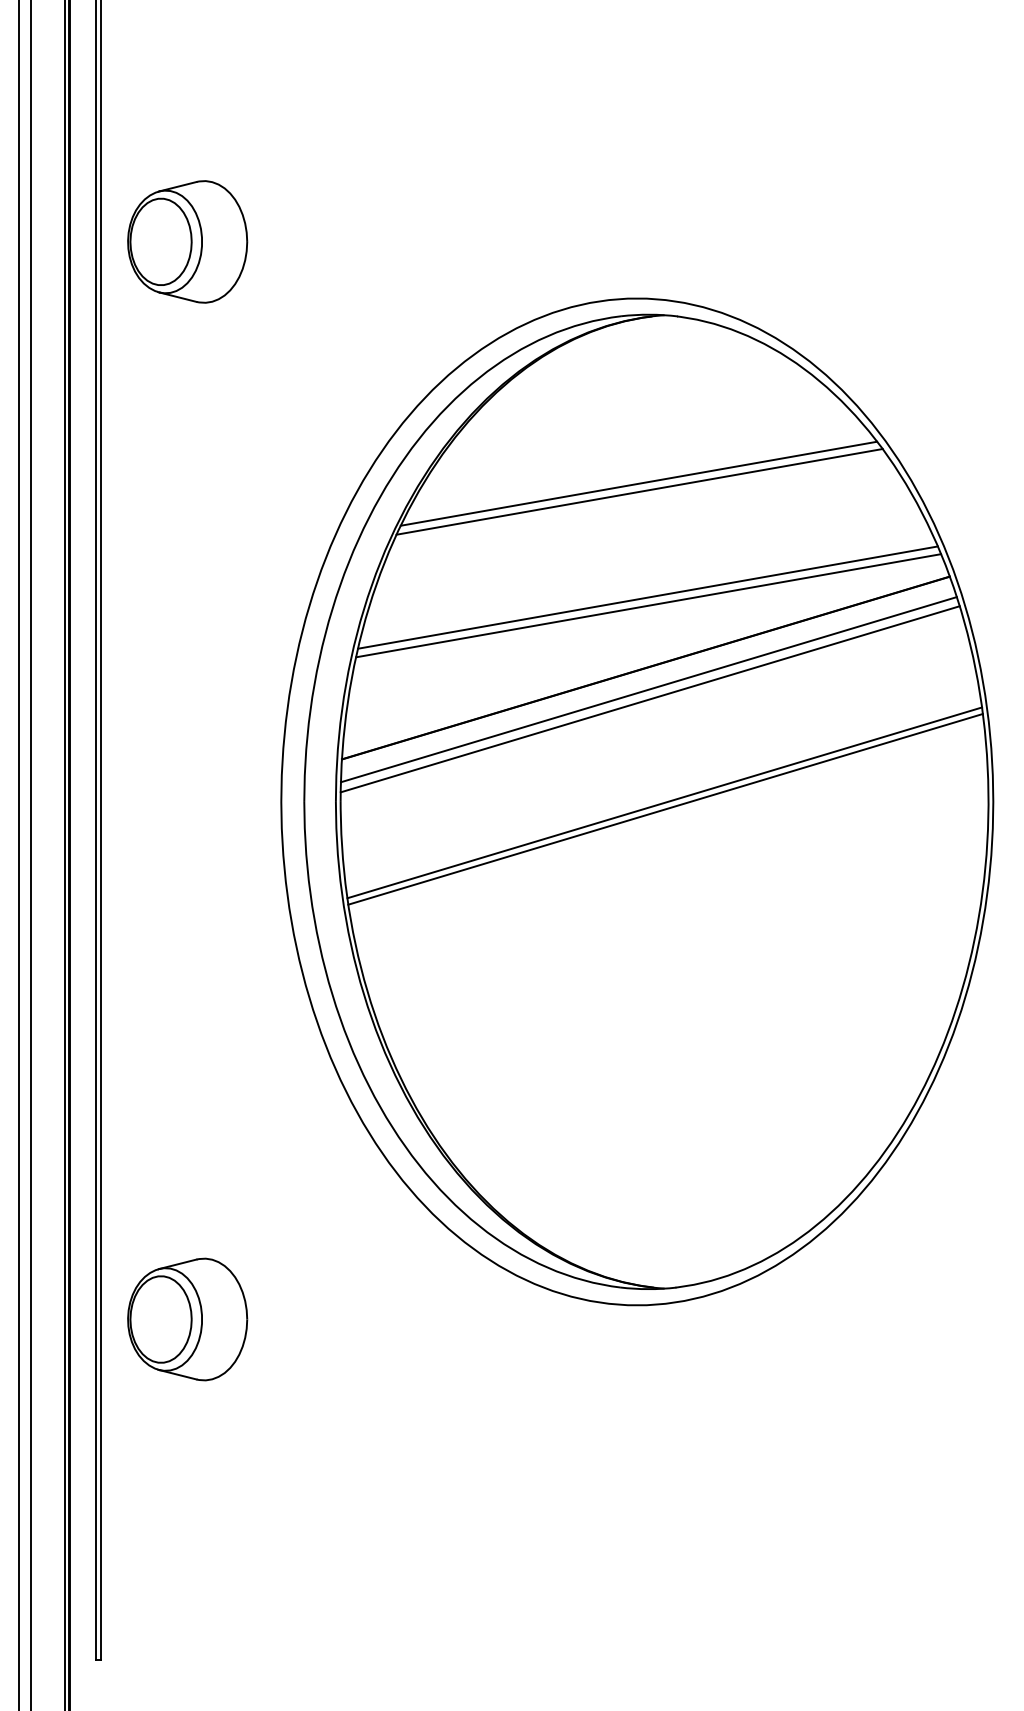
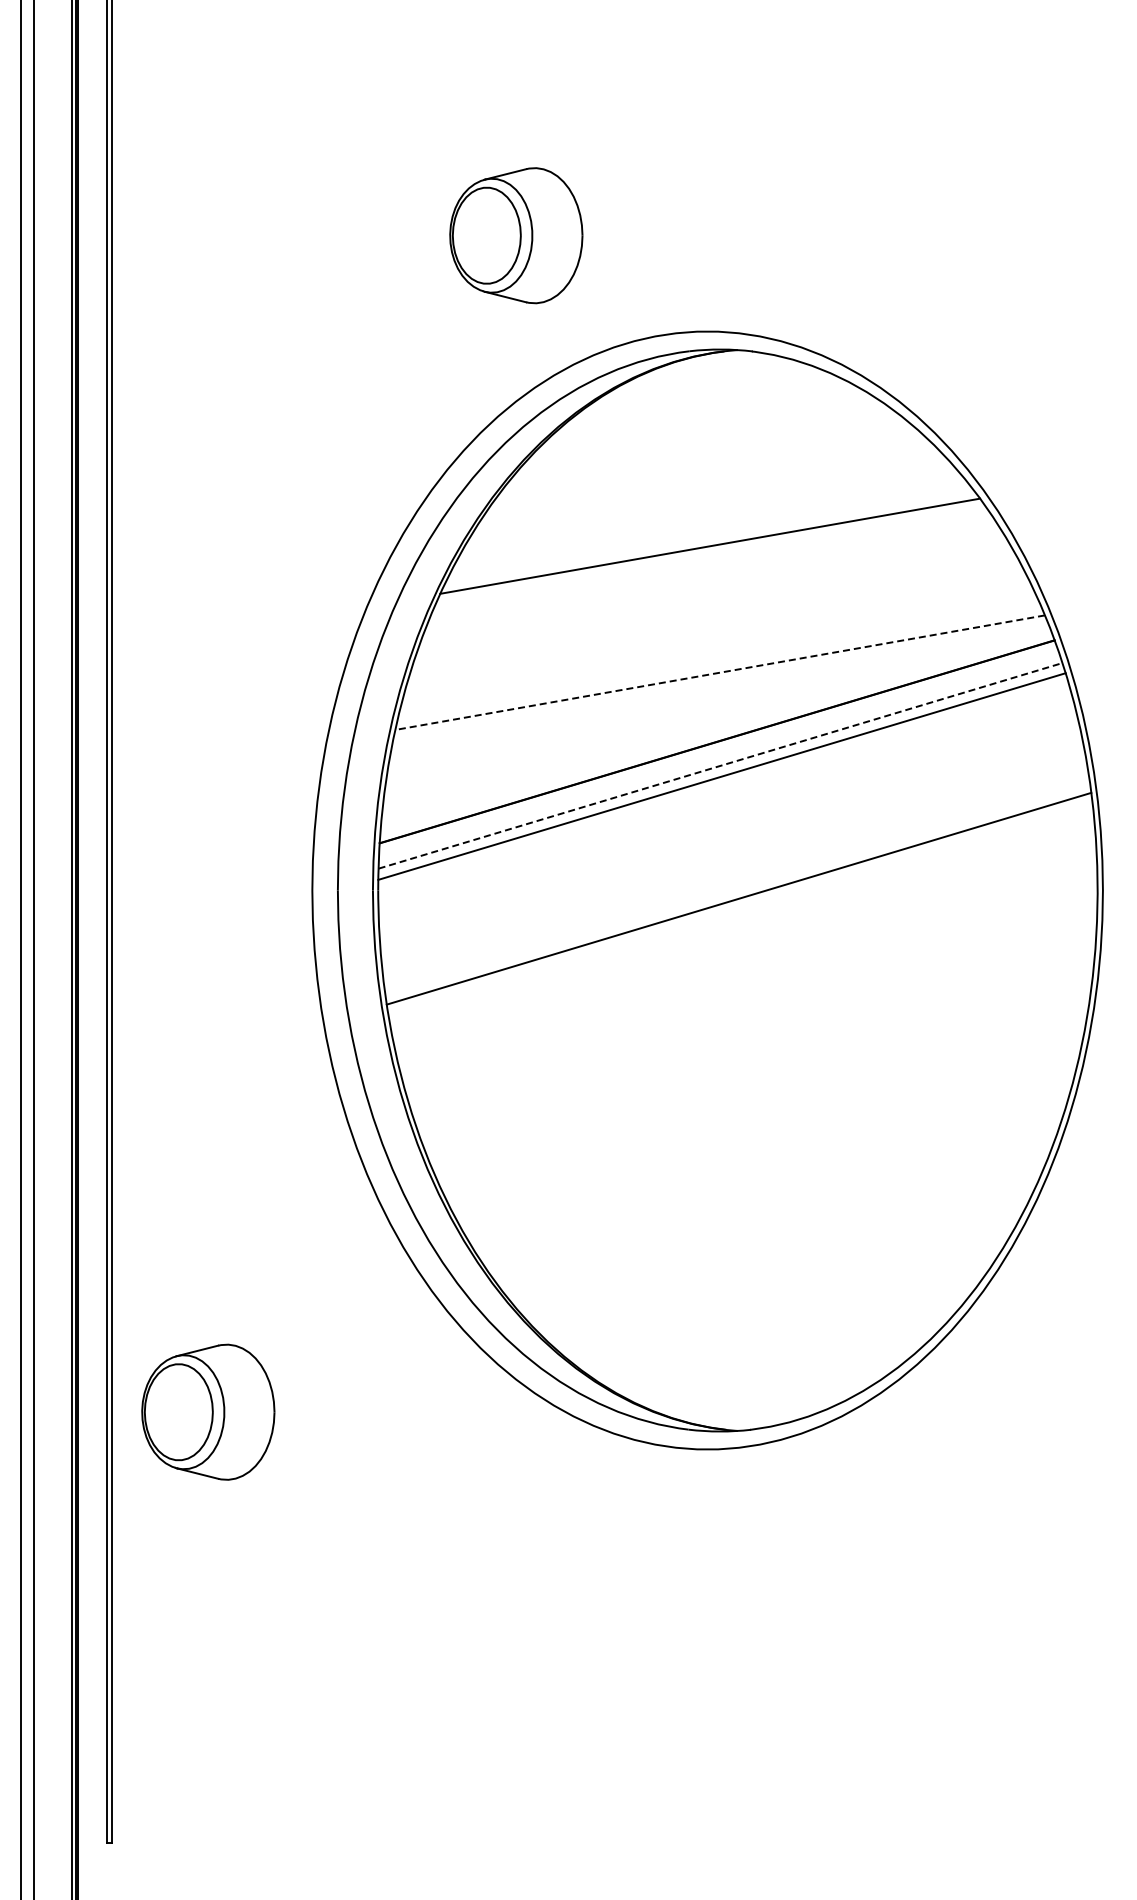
part: (187, 241) -> (516, 235), moved
line: (638, 483) -> (709, 536), removed
line: (647, 597) -> (719, 663), removed
line: (648, 605) -> (720, 672), solid -> dashed
line: (649, 689) -> (721, 765), solid -> dashed
line: (664, 802) -> (737, 891), removed
part: (187, 1318) -> (208, 1411), moved

